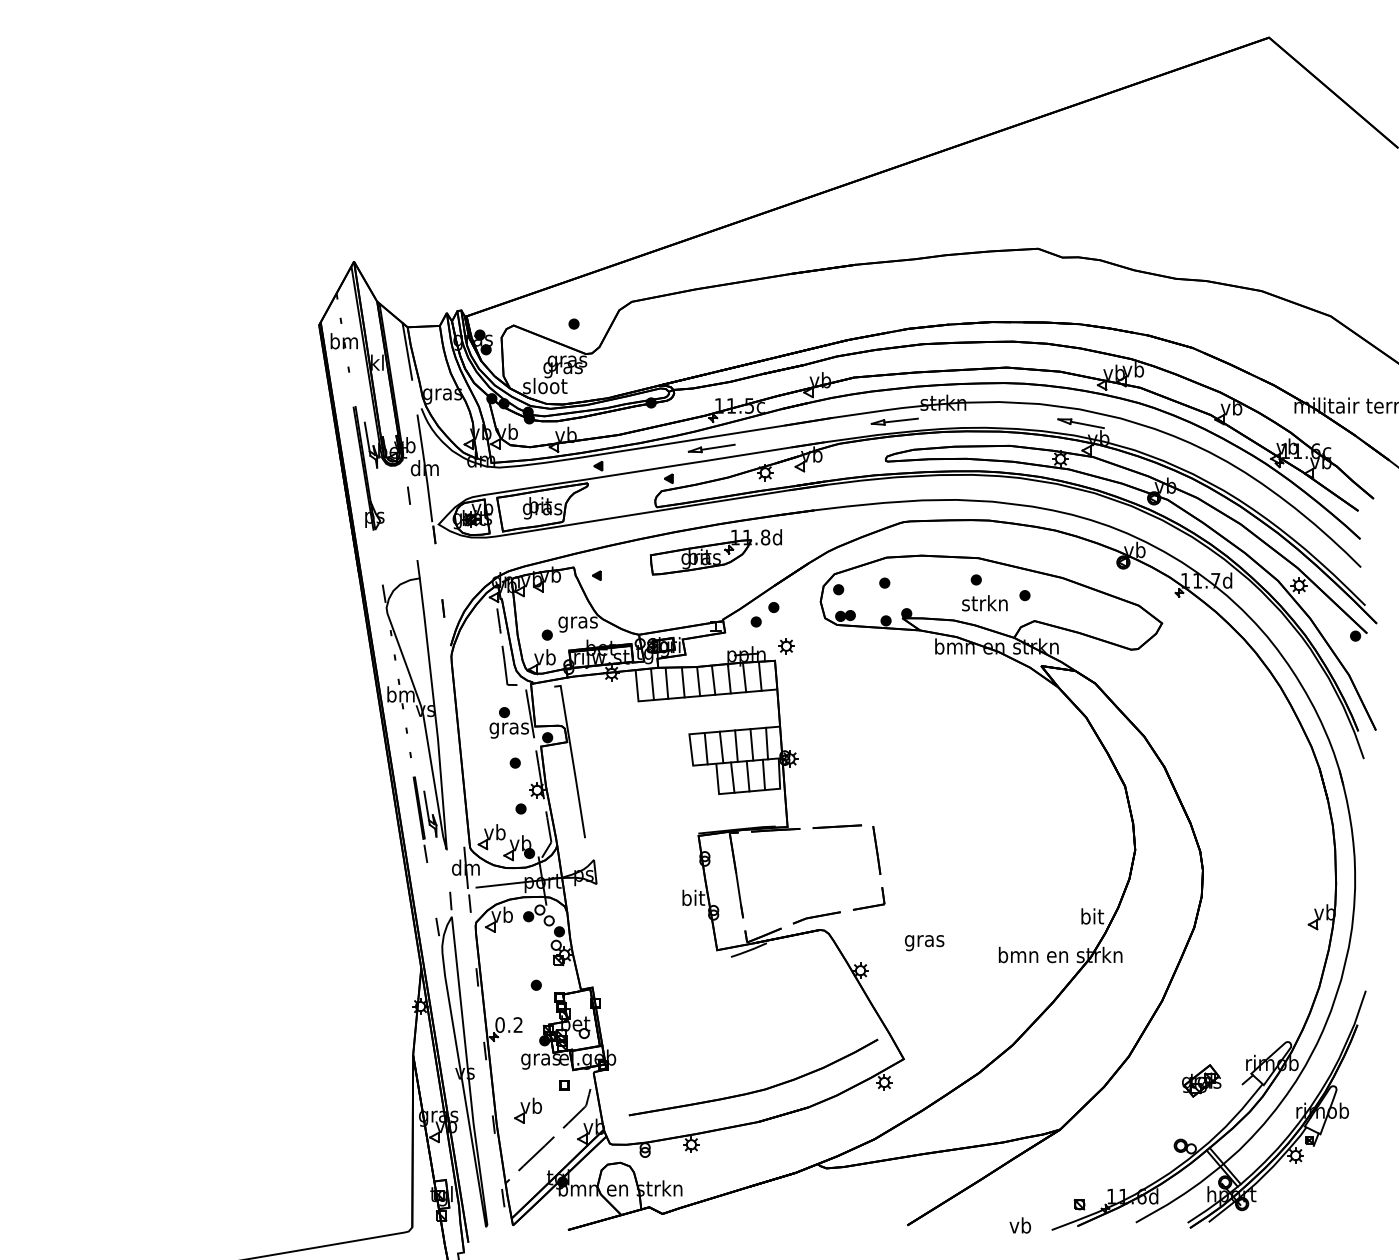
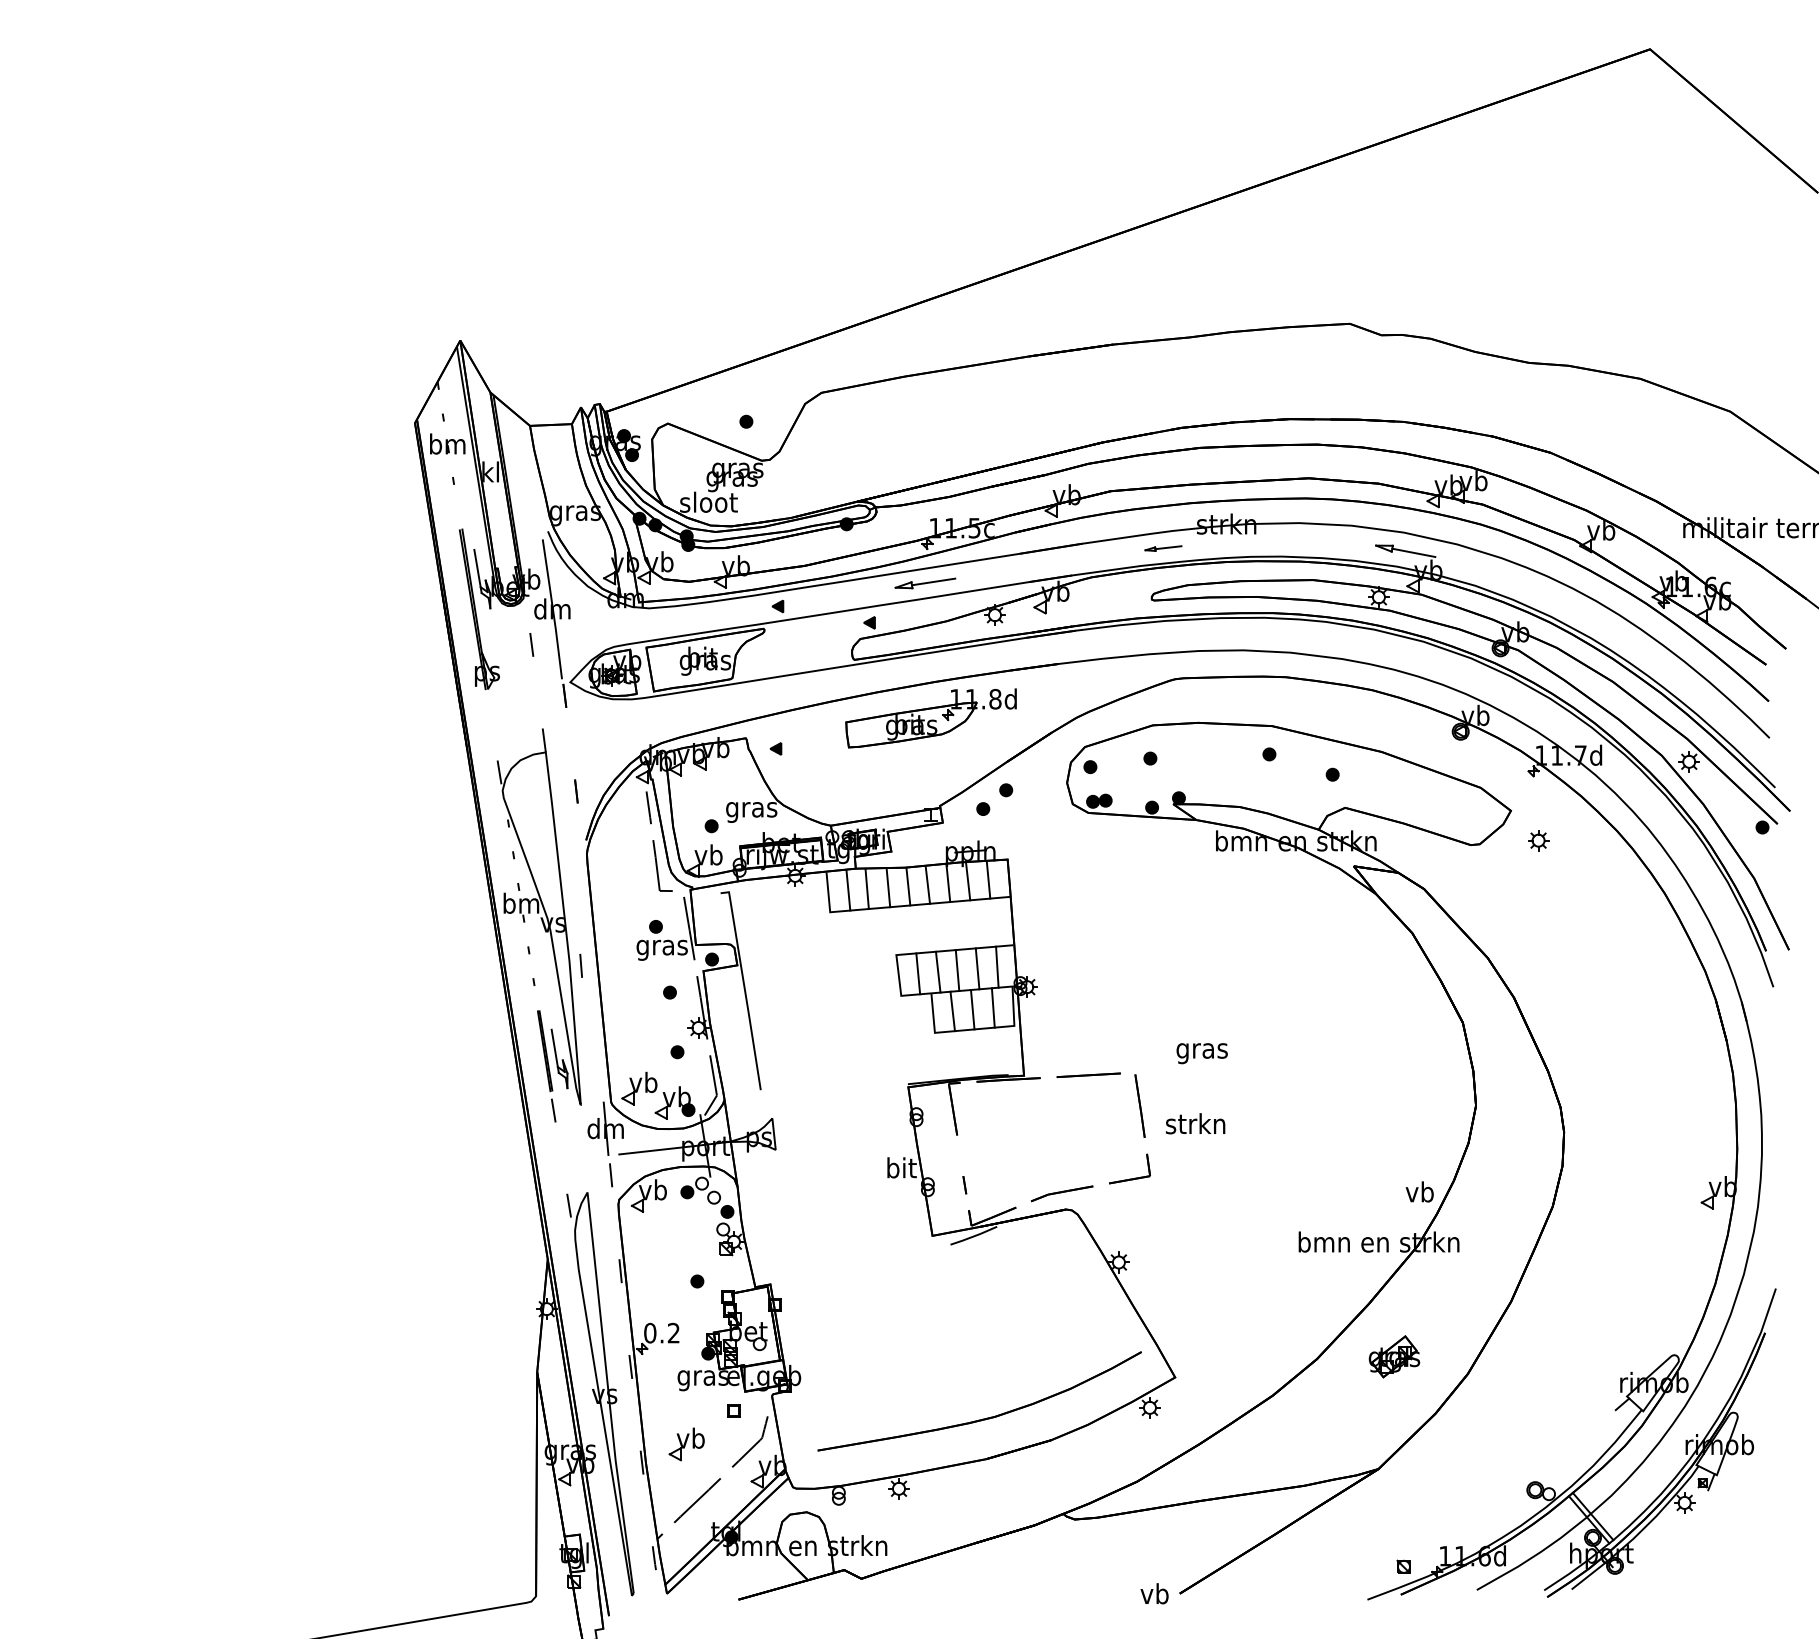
line: (407, 351) -> (529, 457), removed
part: (894, 421) -> (1163, 548), size x0.6
text: (984, 603) -> (1195, 1123), moved
part: (786, 646) -> (1538, 840), moved
line: (738, 888) -> (960, 1155), removed
line: (450, 900) -> (580, 965), moved
text: (1092, 916) -> (1420, 1191), bit -> vb
text: (924, 943) -> (1201, 1053), moved
part: (1201, 1080) -> (1394, 1356), moved
text: (1020, 1225) -> (1154, 1593), moved

